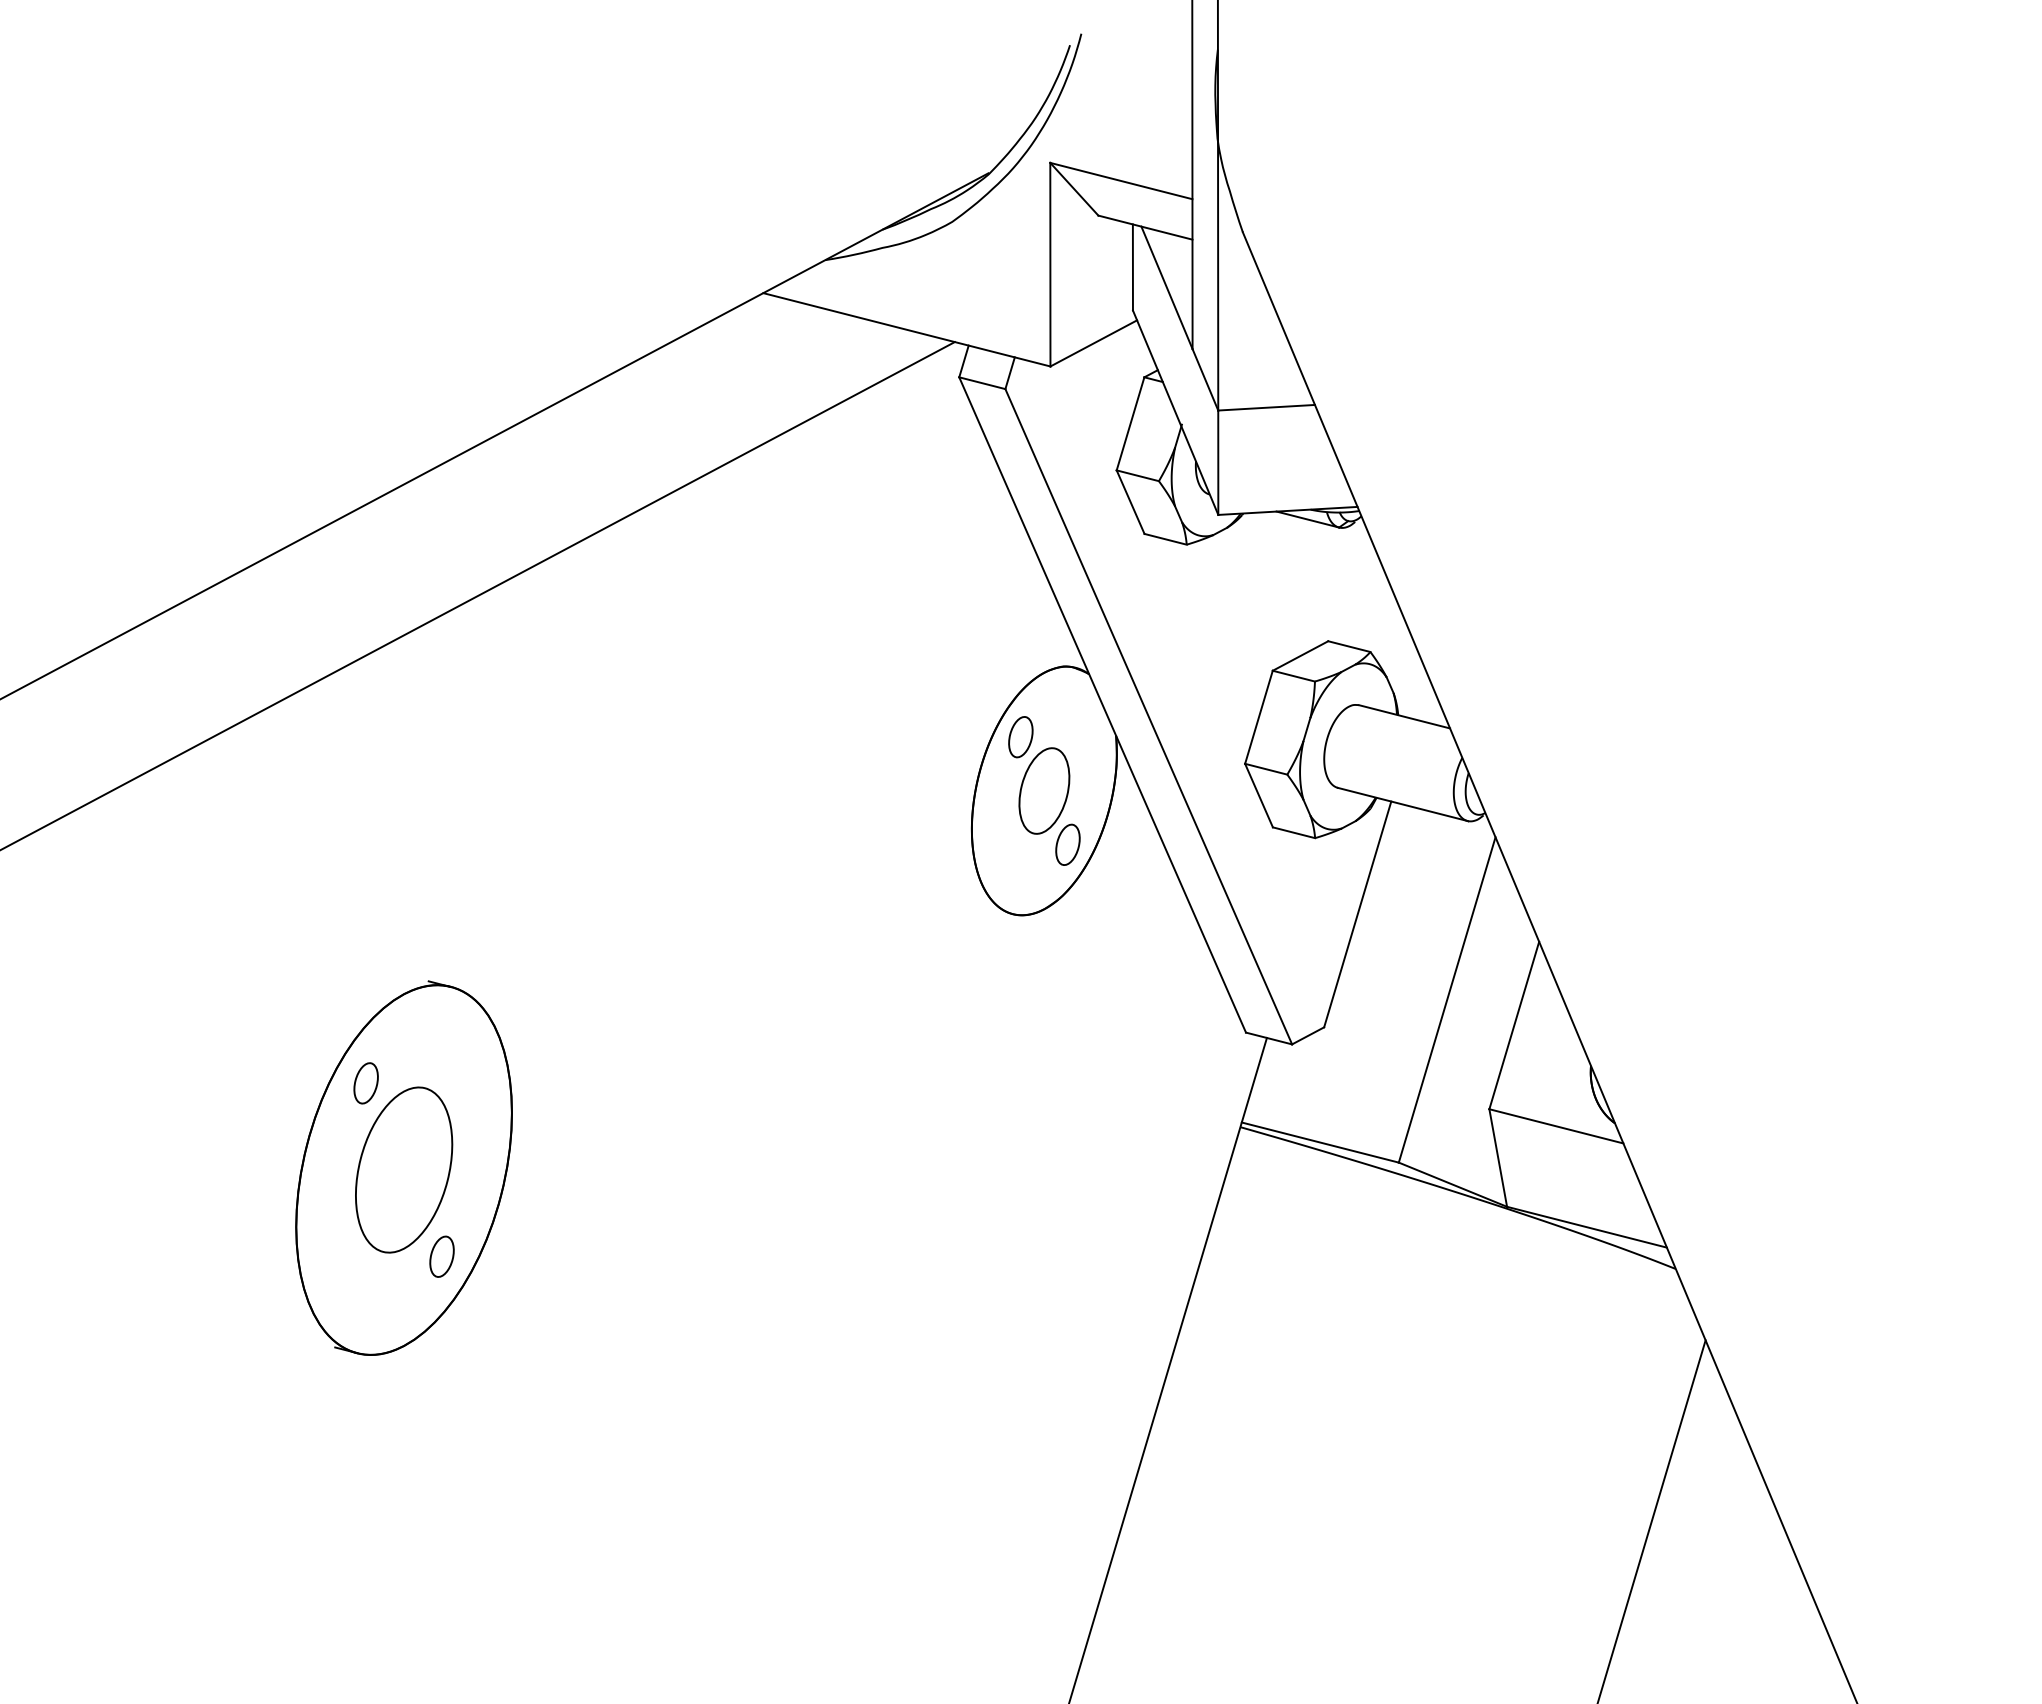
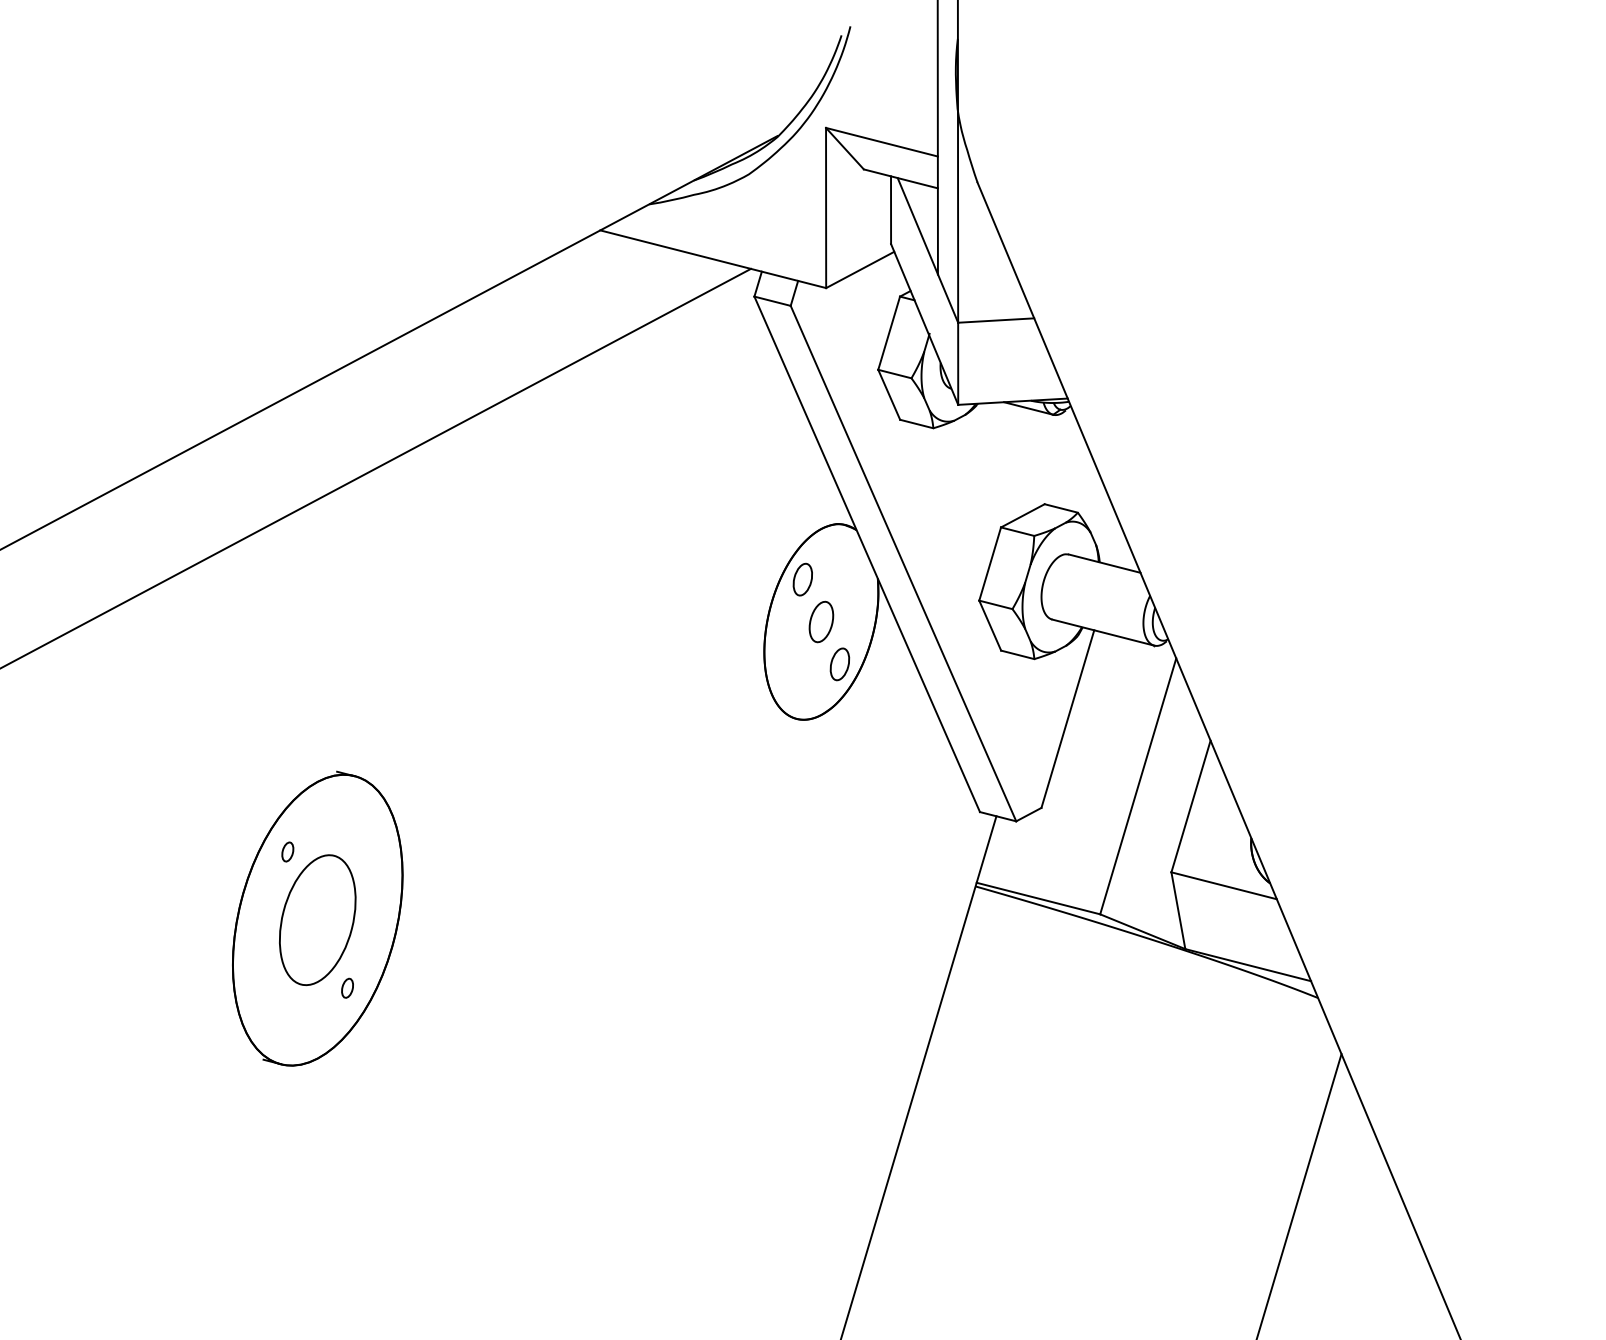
part: (1044, 790) -> (821, 621), size x0.6
part: (365, 1083) -> (287, 852), size x0.6
part: (441, 1256) -> (347, 988), size x0.6

